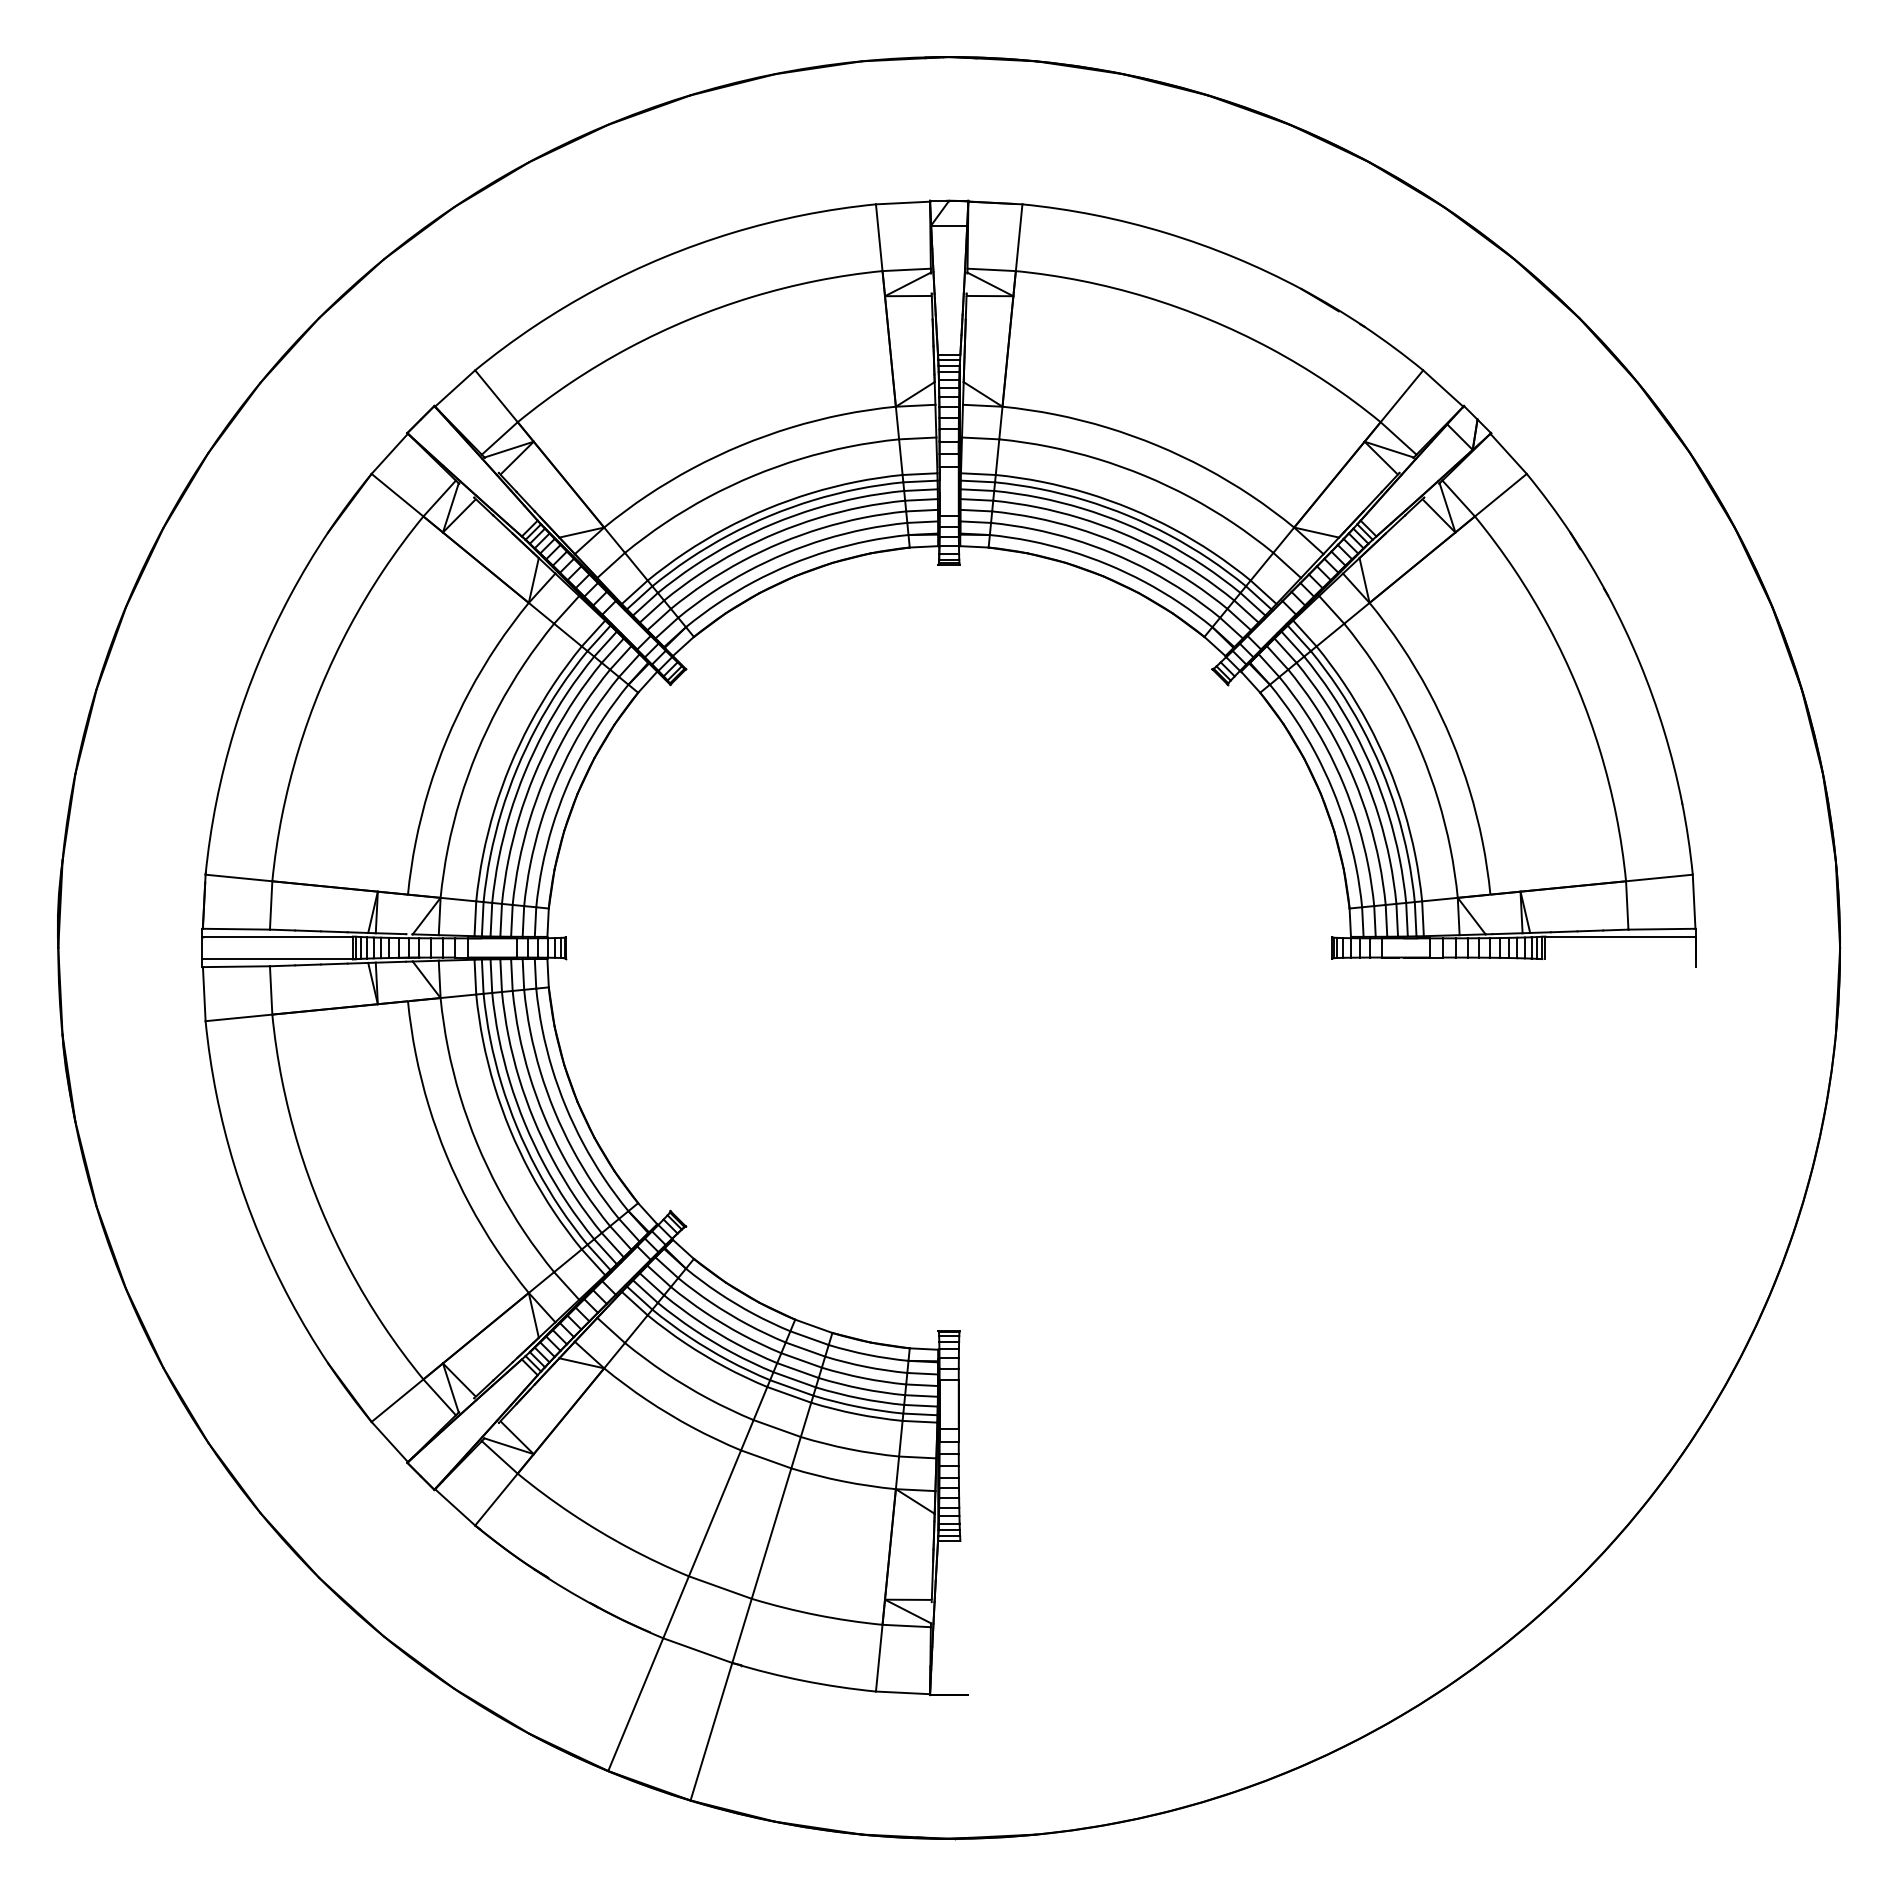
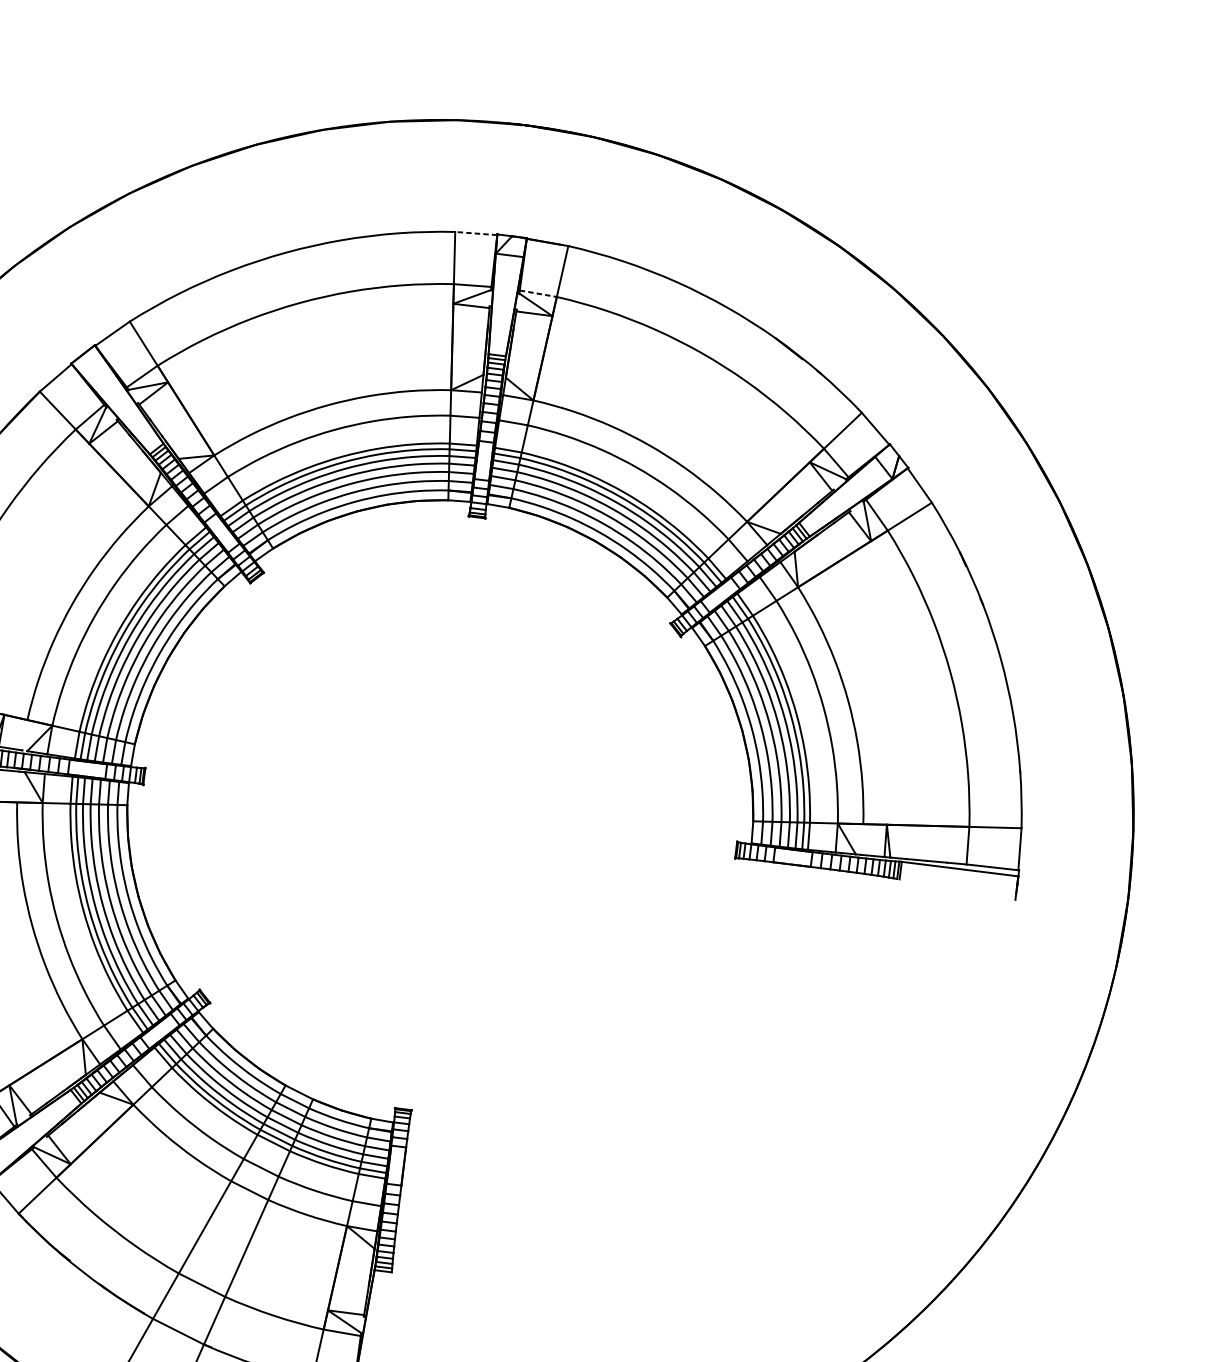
line: (902, 203) -> (475, 233), solid -> dashed
line: (992, 269) -> (538, 293), solid -> dashed

